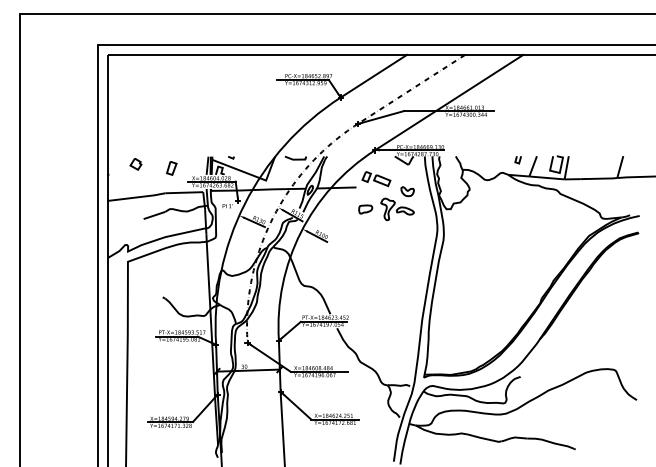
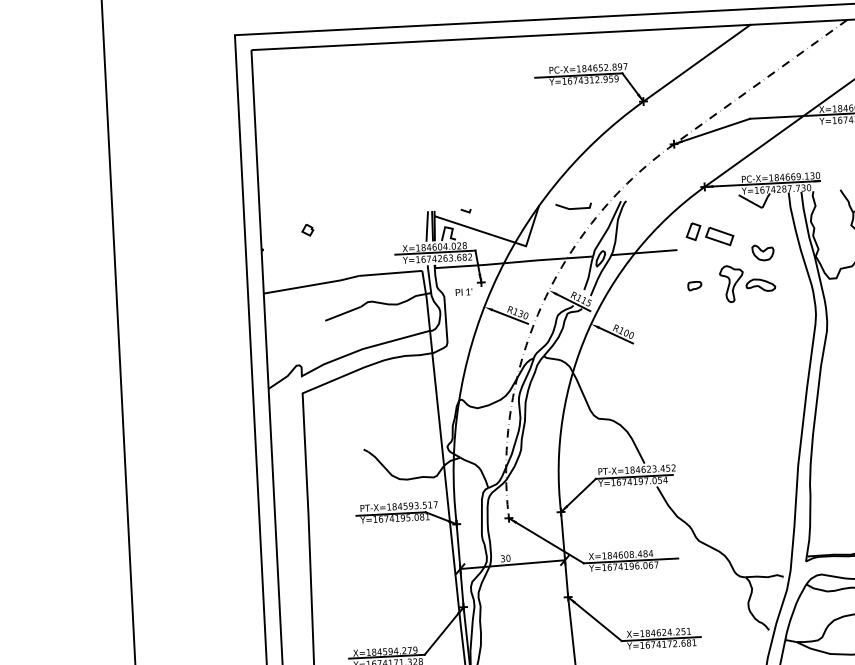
part: (135, 164) -> (306, 230), size x0.6
part: (171, 168) -> (367, 234), removed
part: (365, 209) -> (694, 286), size x0.6

